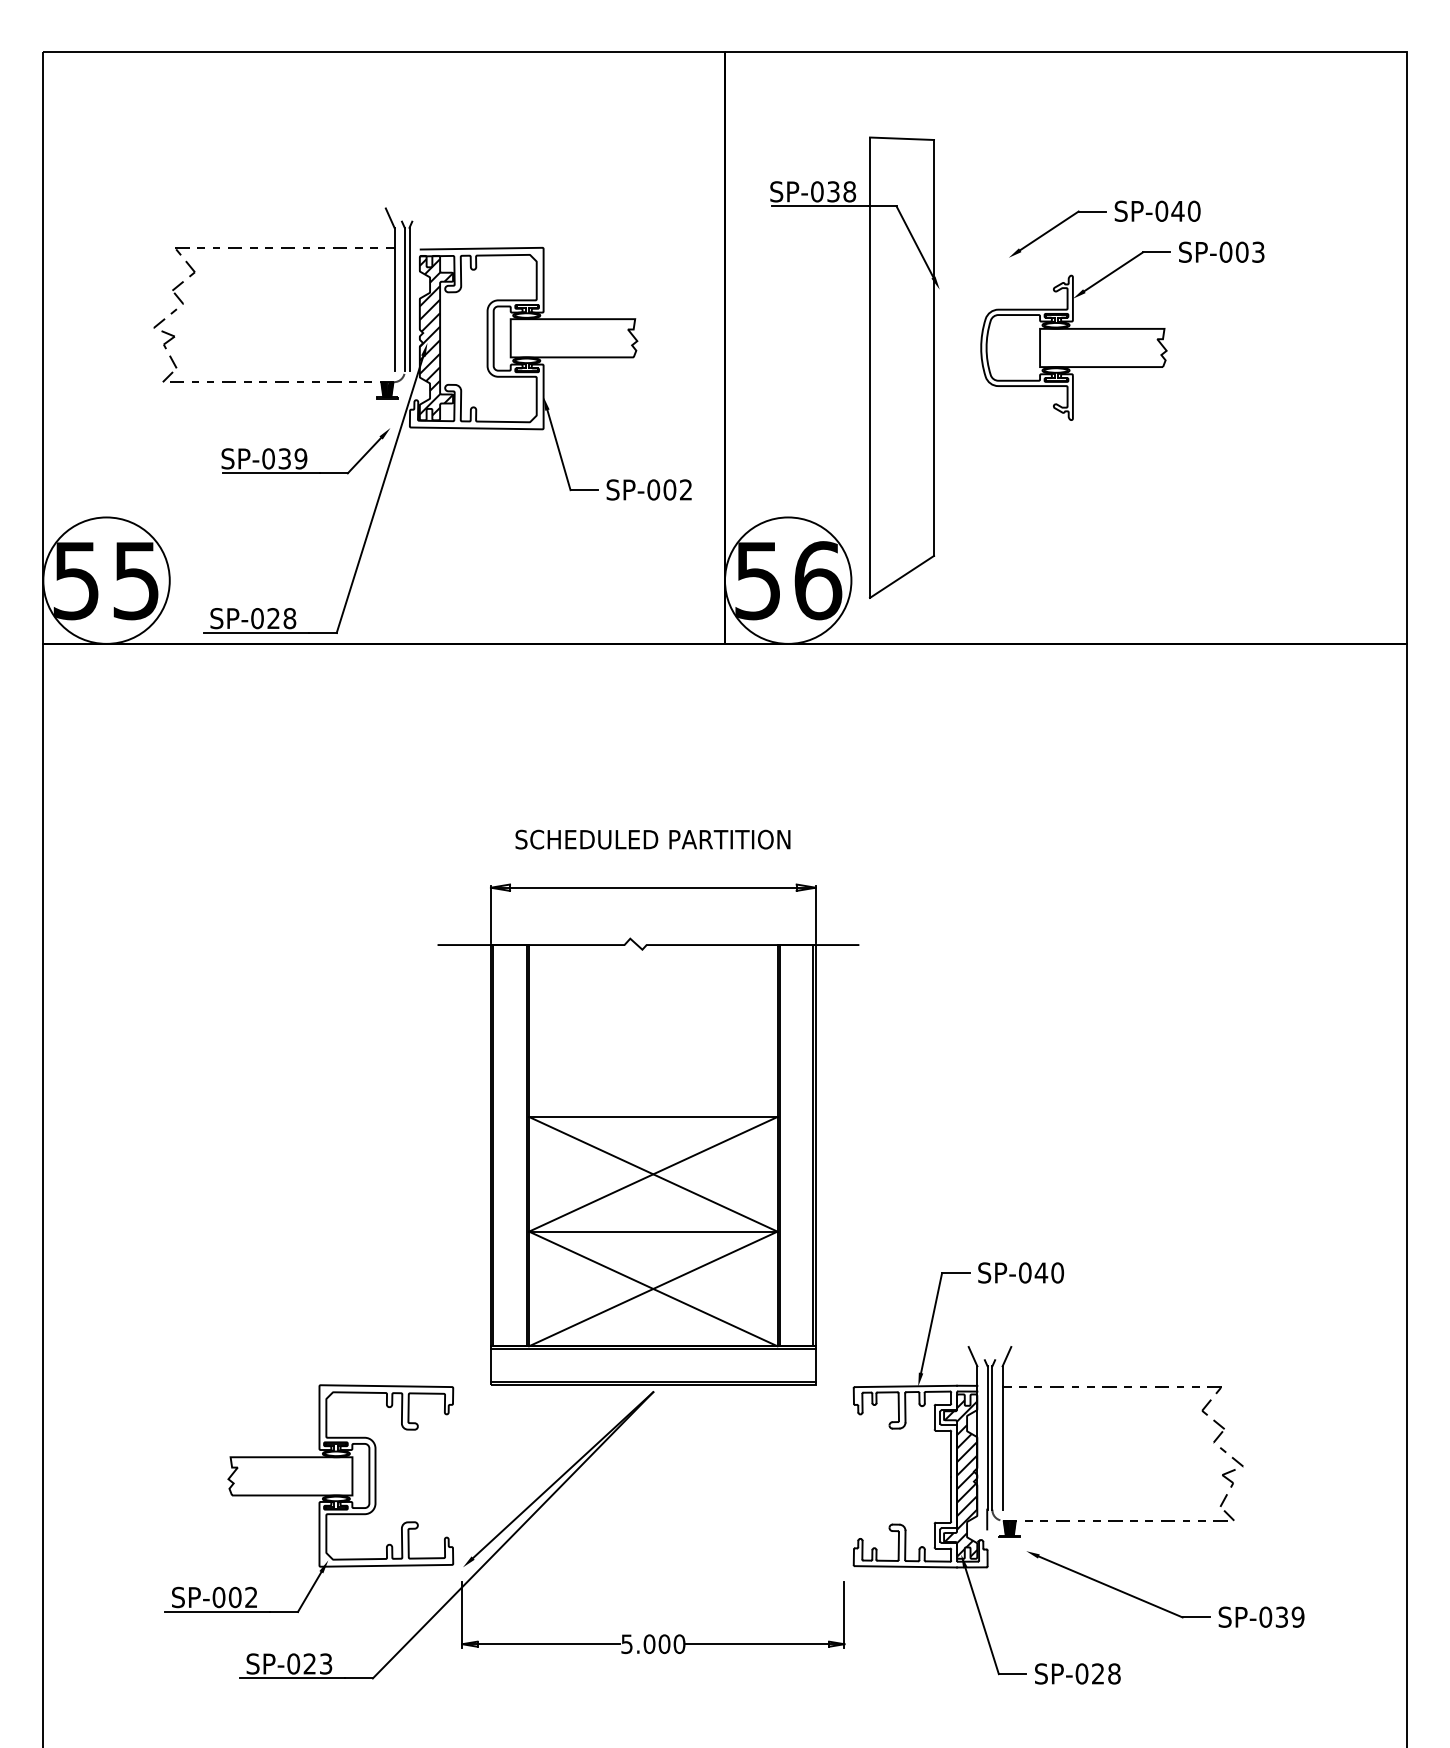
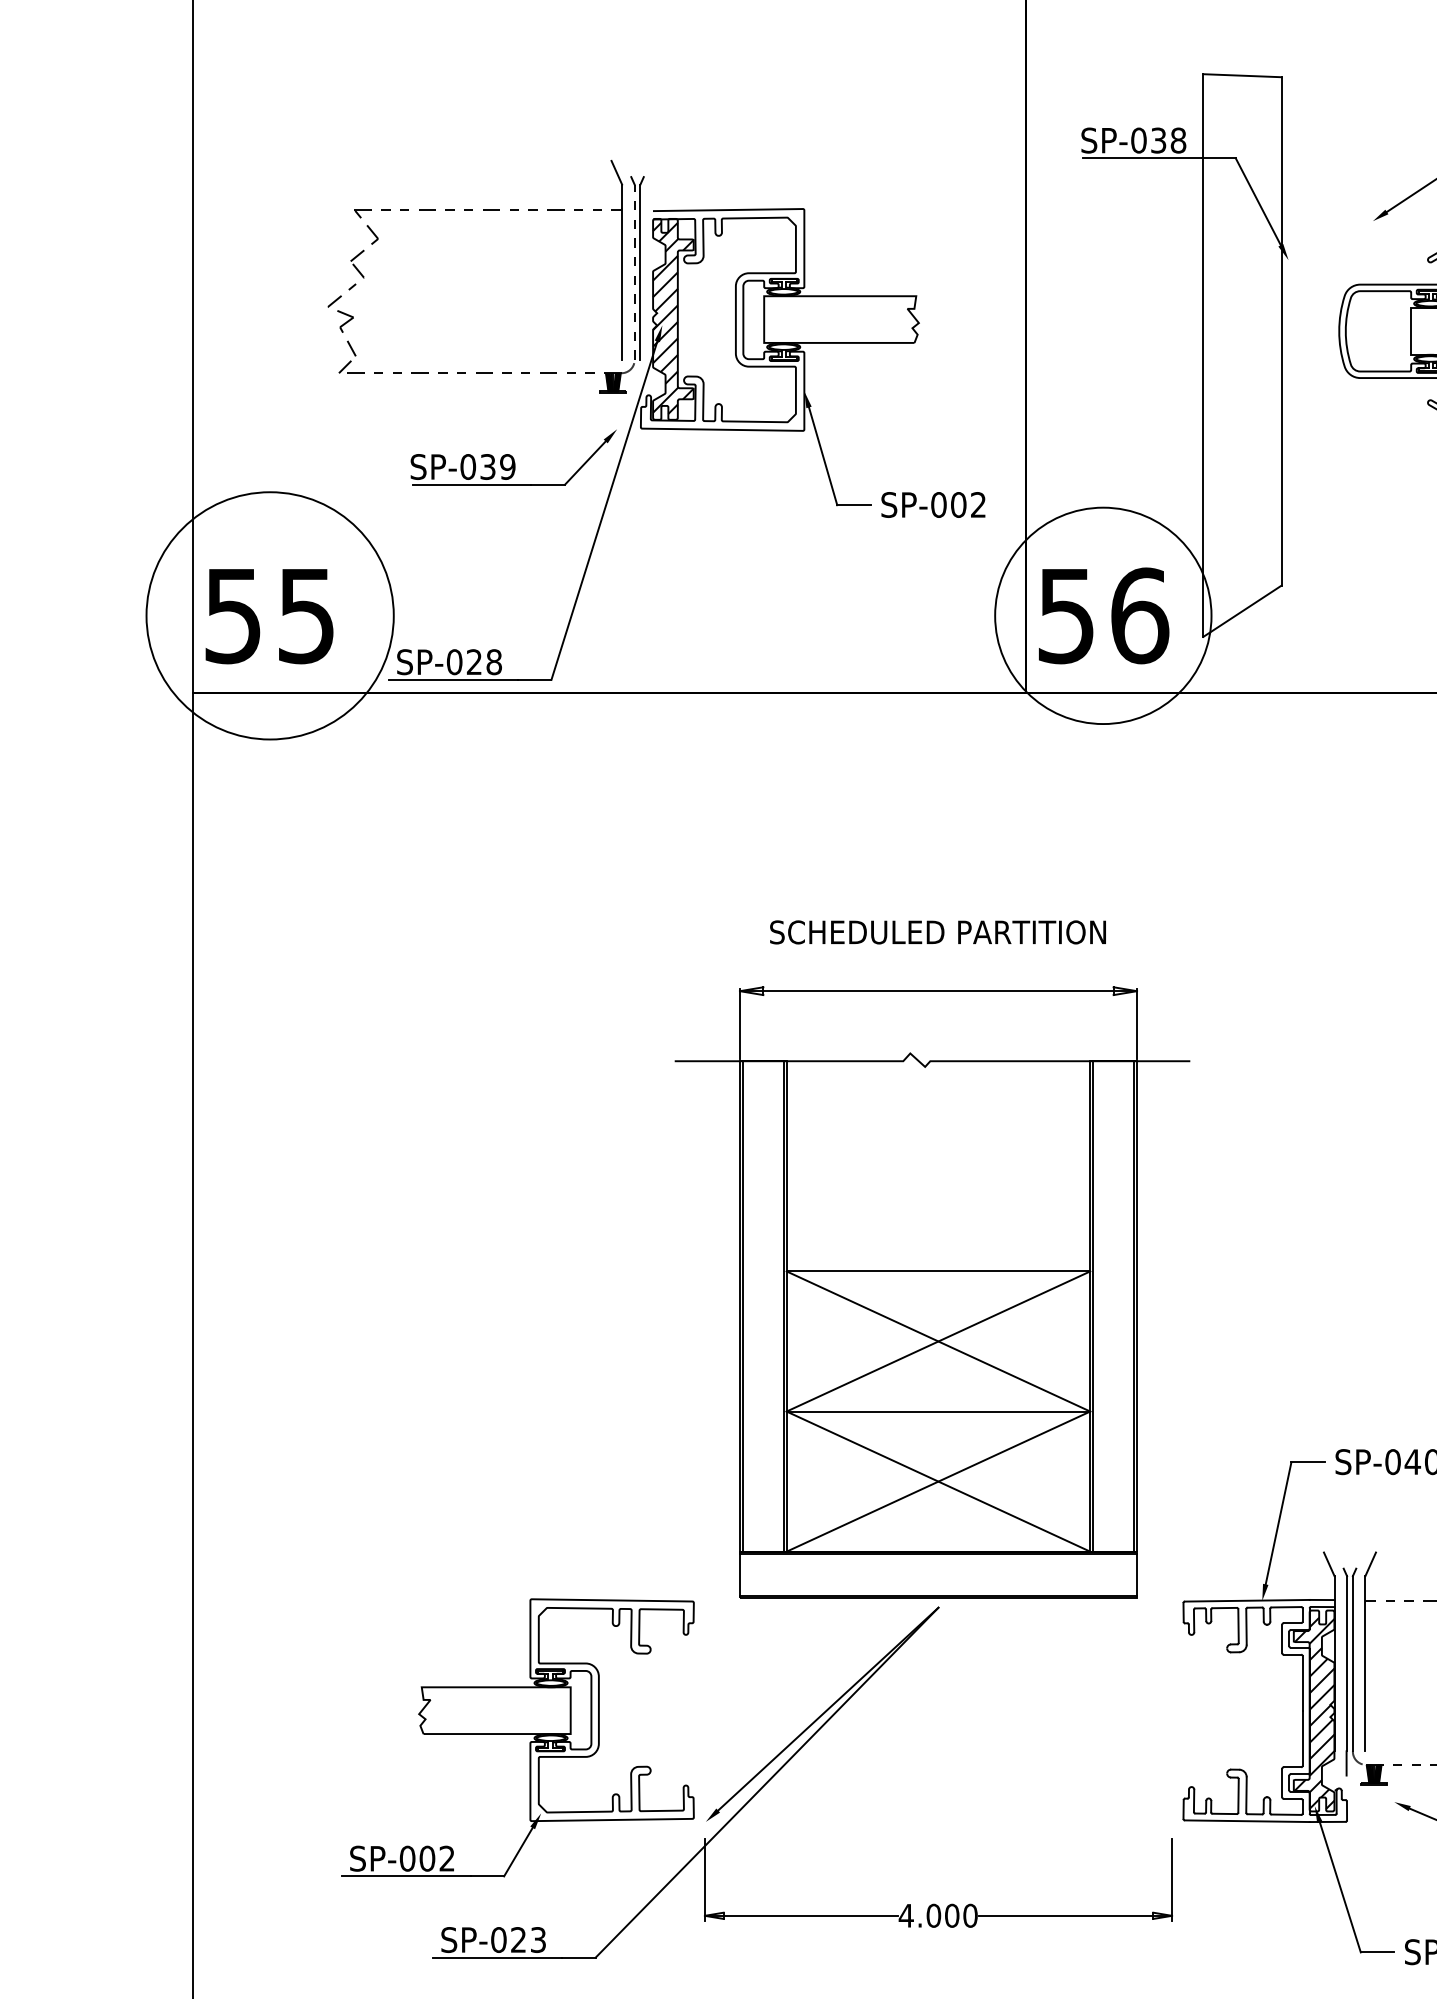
line: (404, 299) -> (634, 272), solid -> dashed
circle: (106, 580) -> (270, 615), size x1.6
circle: (788, 580) -> (1103, 615), size x1.4
text: (626, 1644) -> (905, 1916), 5.000 -> 4.000

